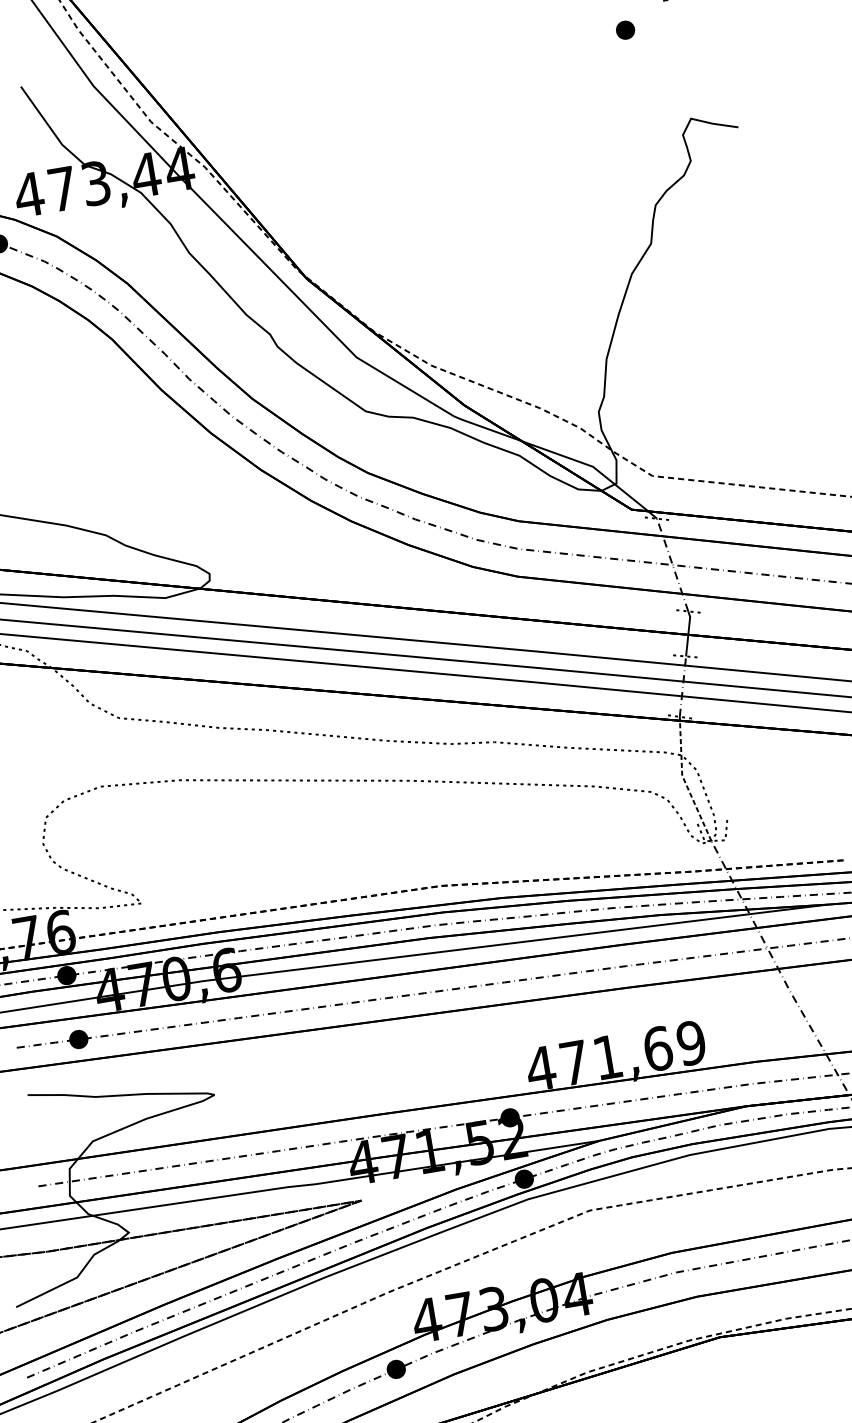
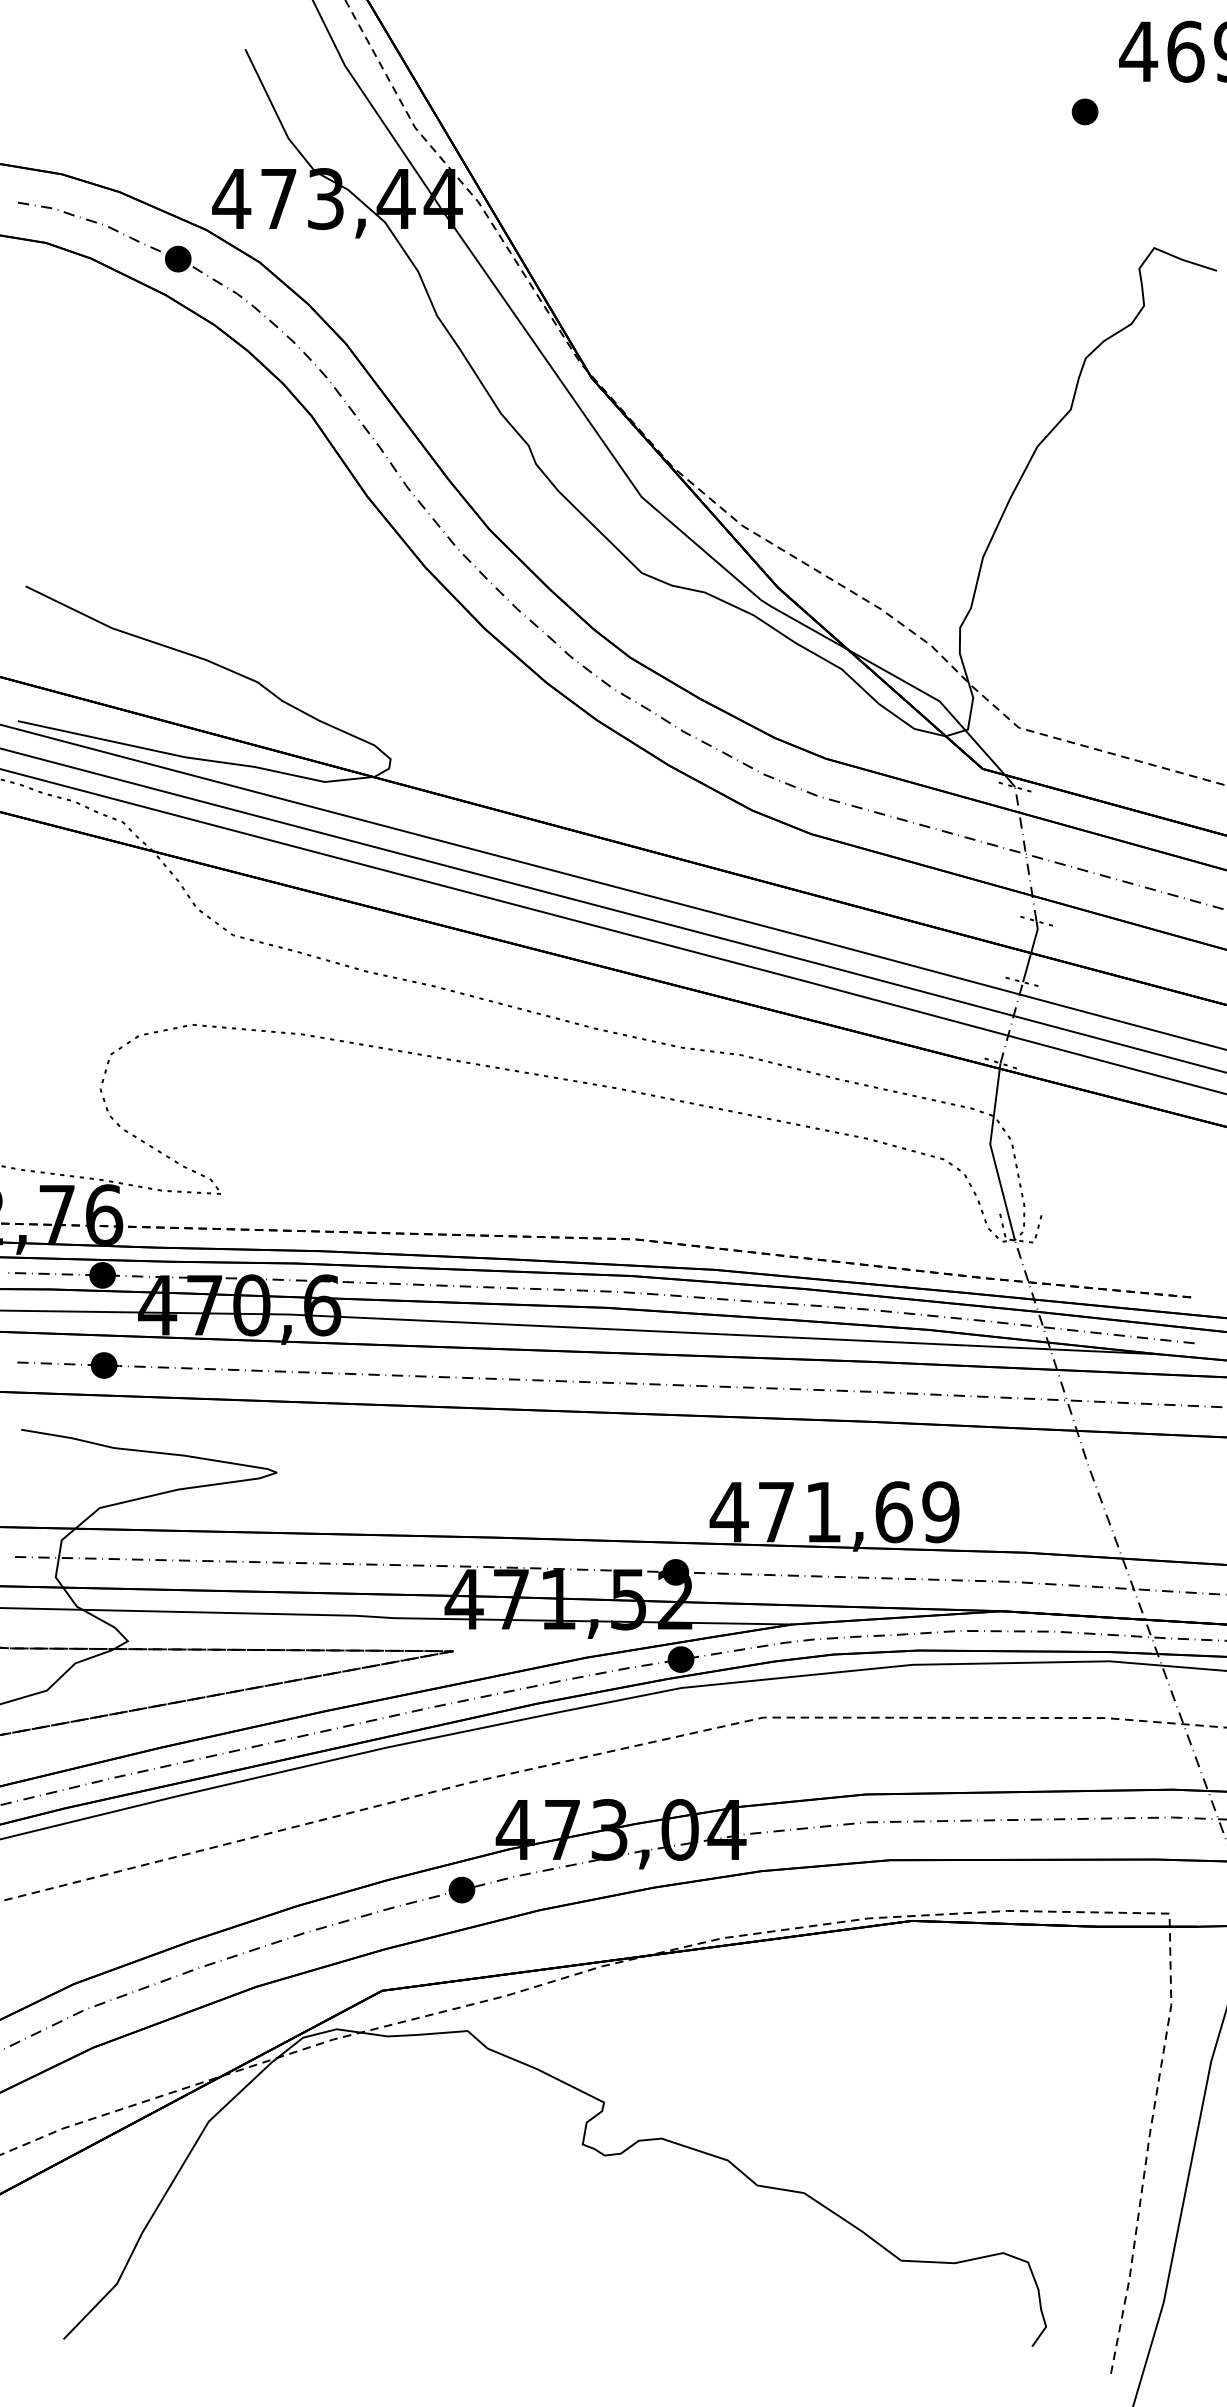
line: (684, 781) -> (992, 1152), dashed -> solid

